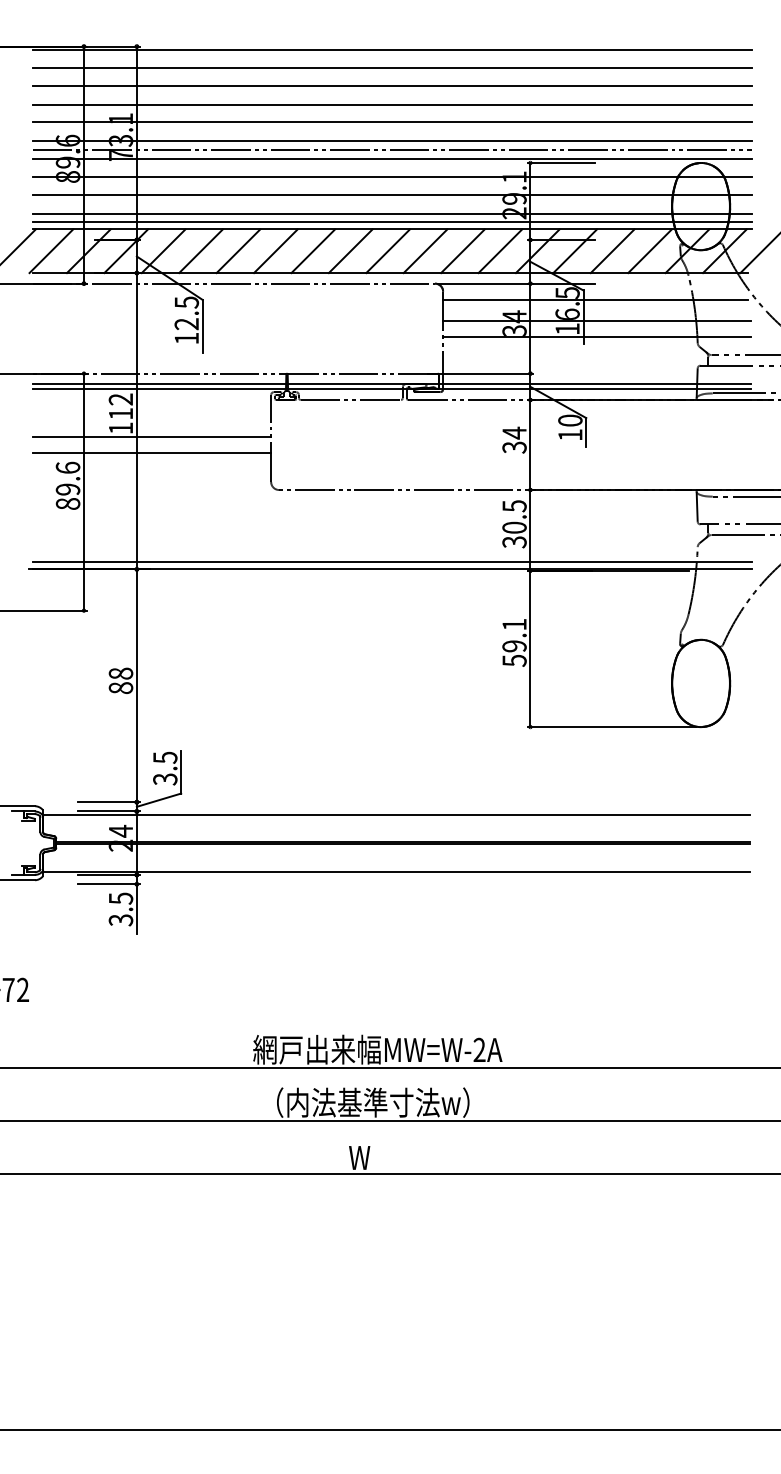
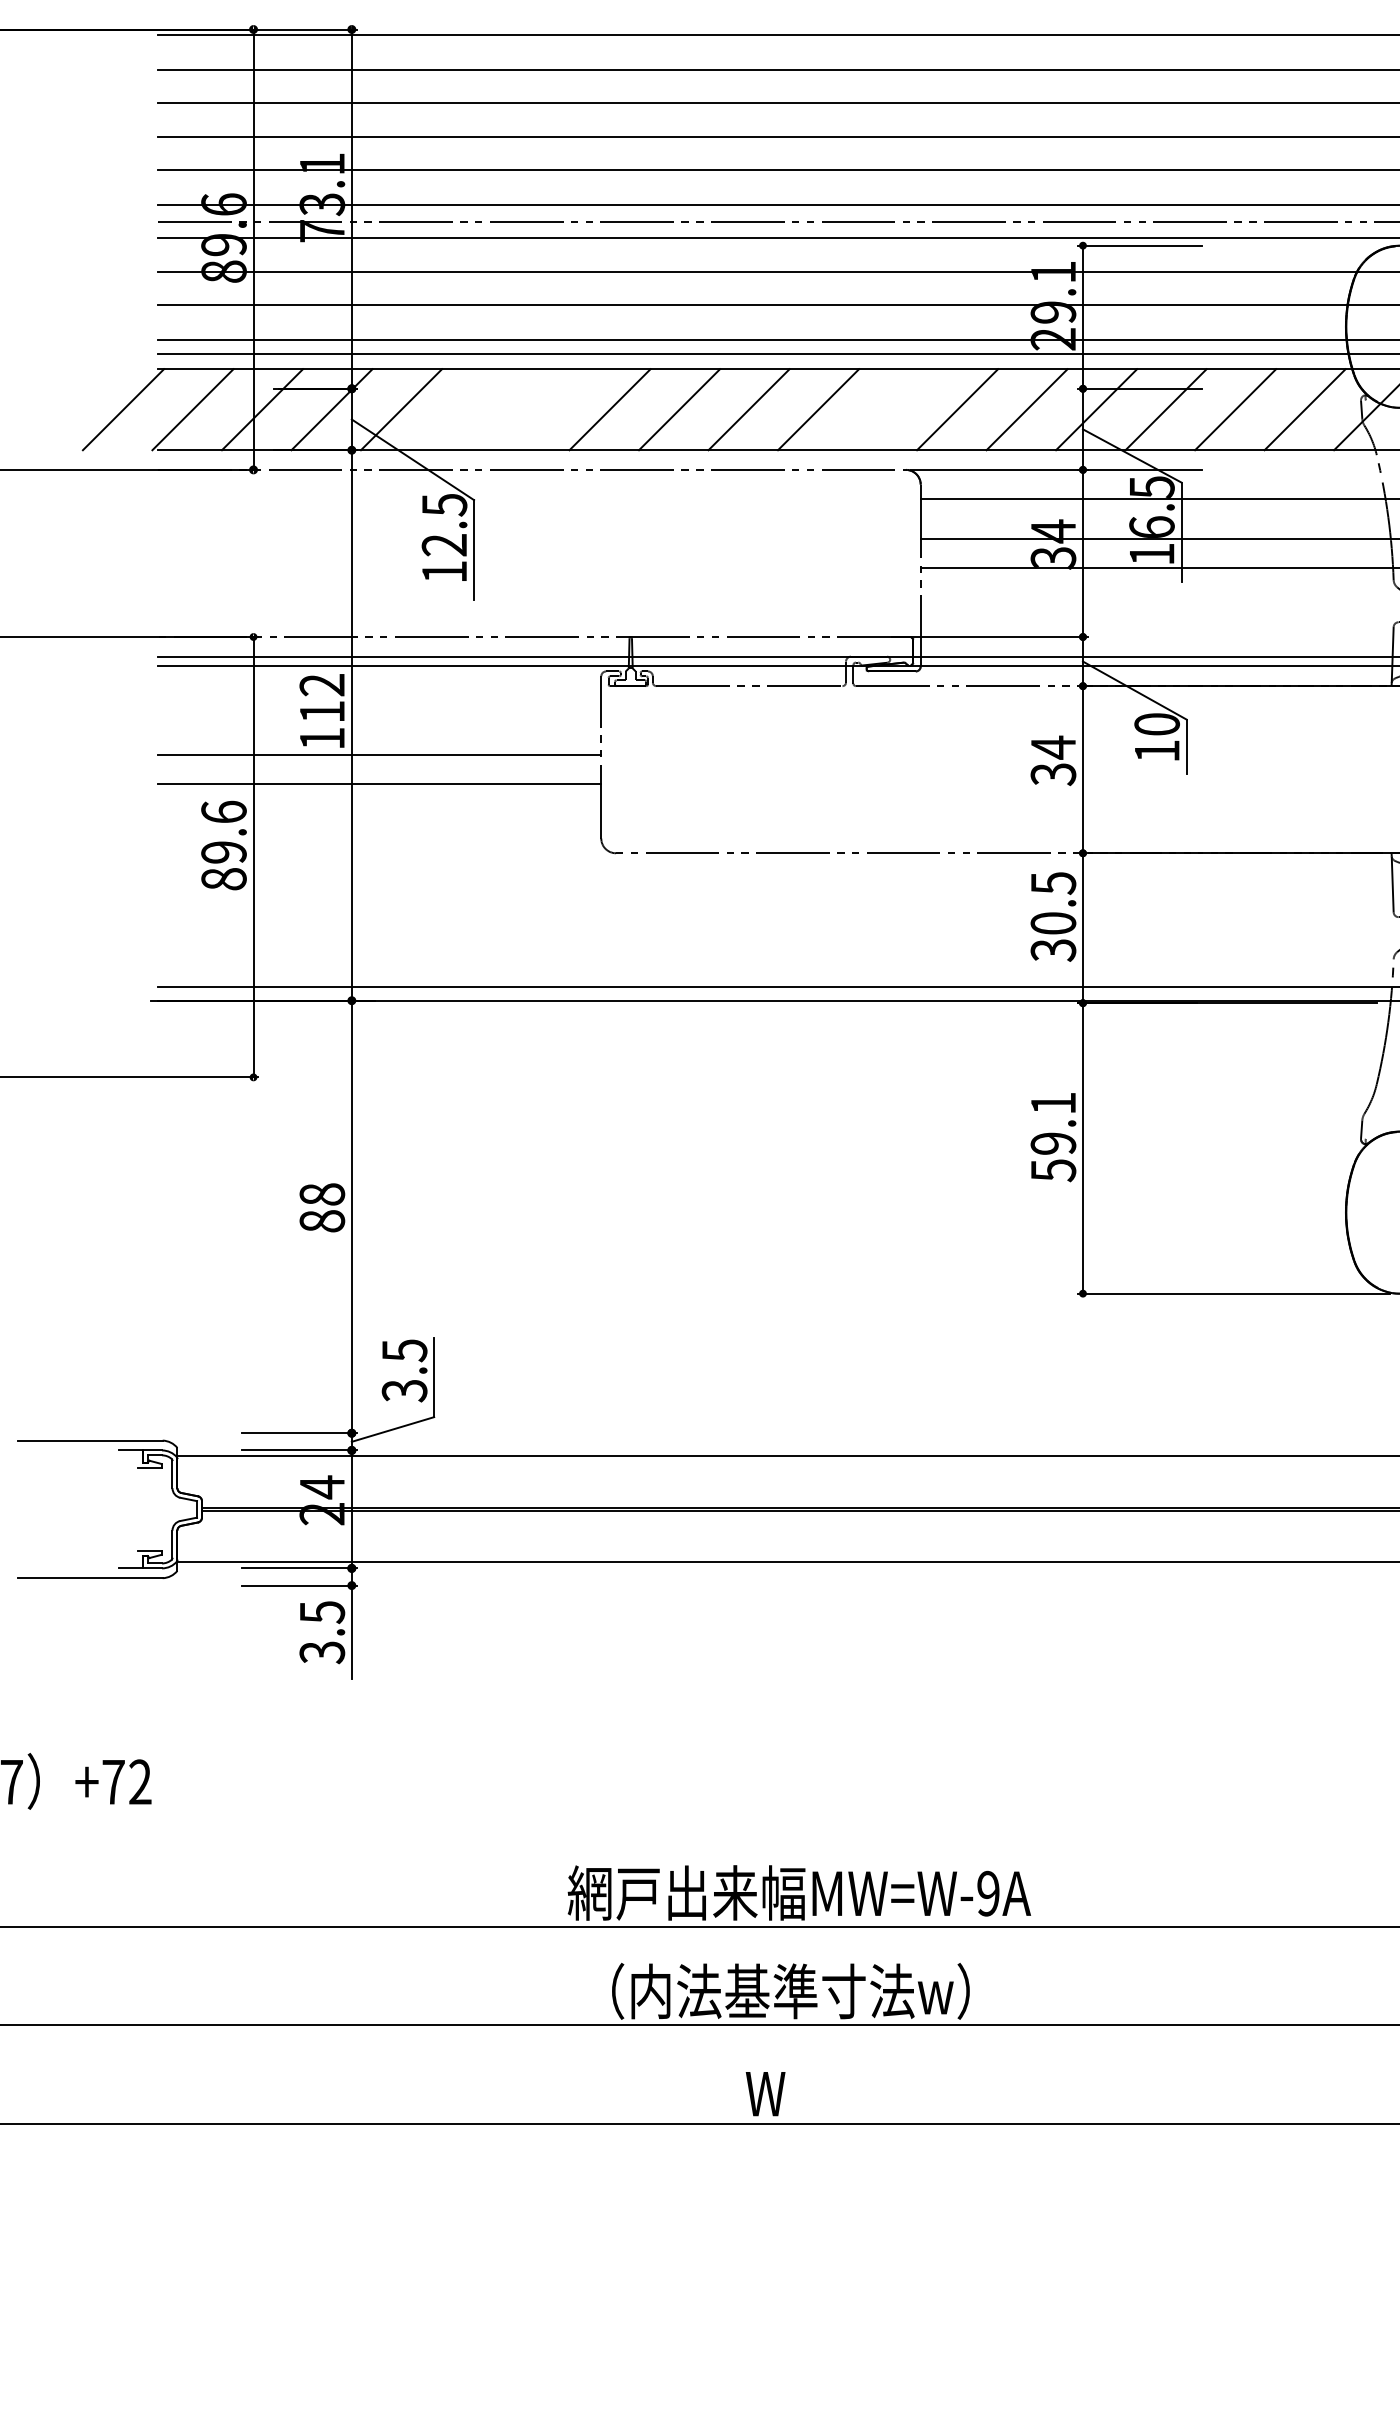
line: (200, 251) -> (470, 410), removed
line: (238, 251) -> (540, 410), removed
line: (425, 251) -> (887, 410), removed
text: (479, 1050) -> (988, 1894), MW=W-2A -> MW=W-9A

